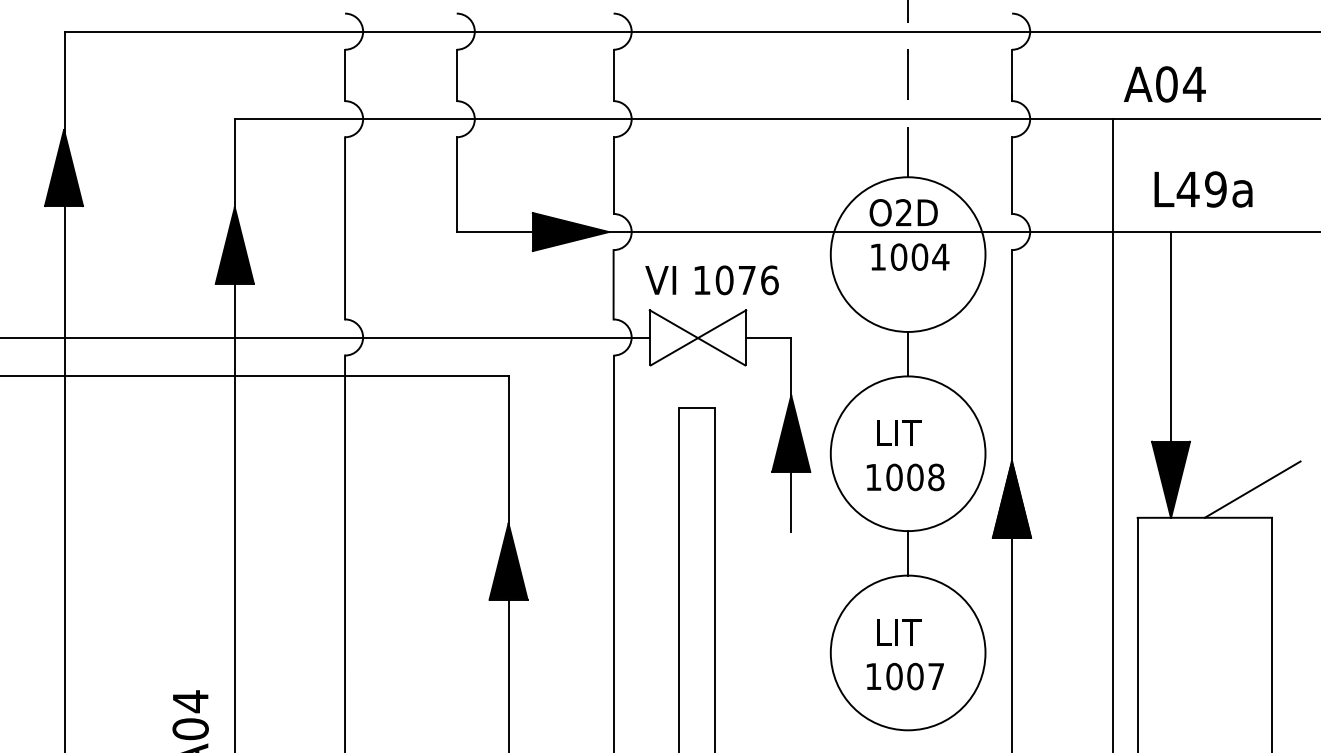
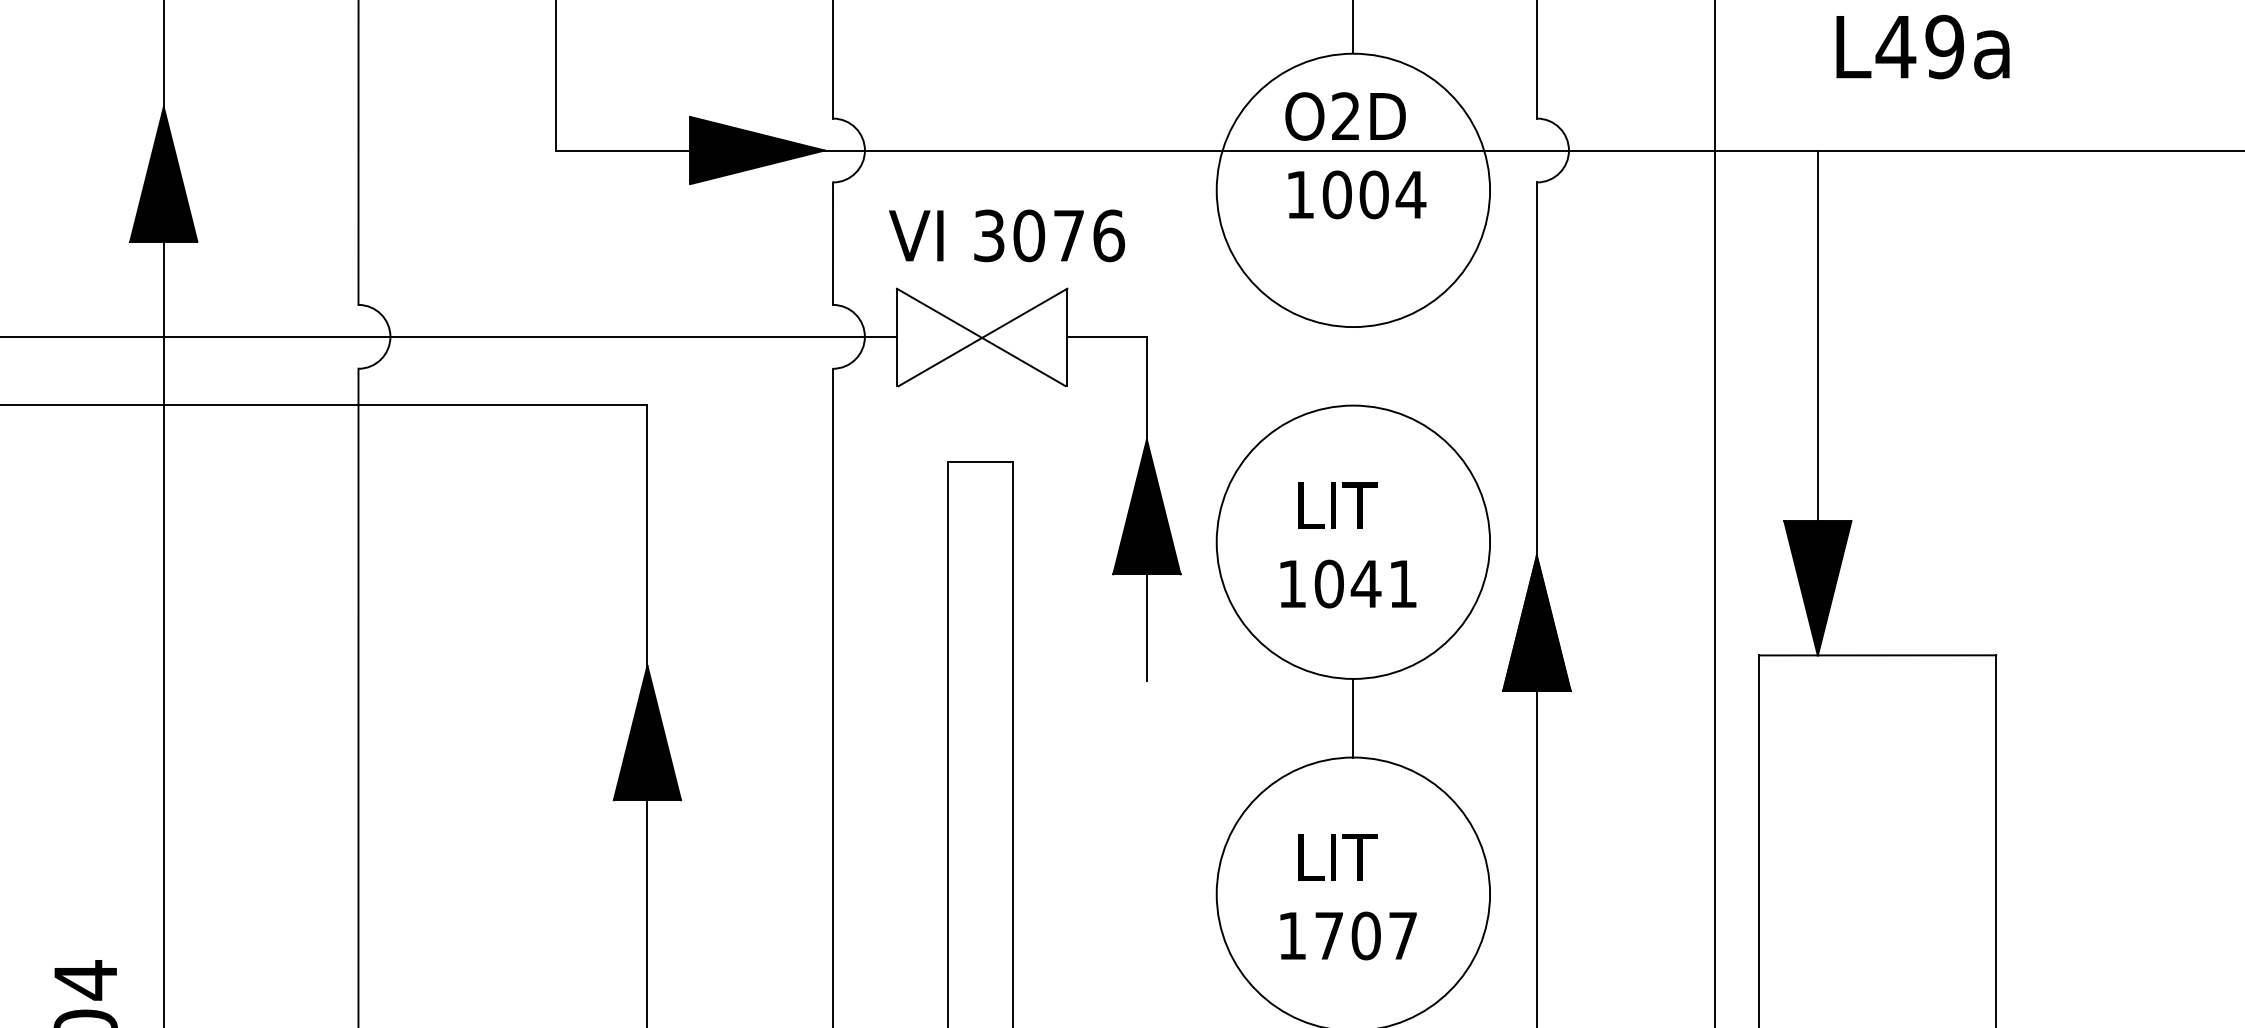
text: (1203, 189) -> (1922, 47), moved
text: (701, 280) -> (988, 236), 1076 -> 3076
line: (908, 353) -> (1354, 365), removed
text: (925, 477) -> (1384, 584), 1008 -> 1041
line: (1252, 489) -> (1961, 605), removed
text: (894, 676) -> (1329, 935), 1007 -> 1707

